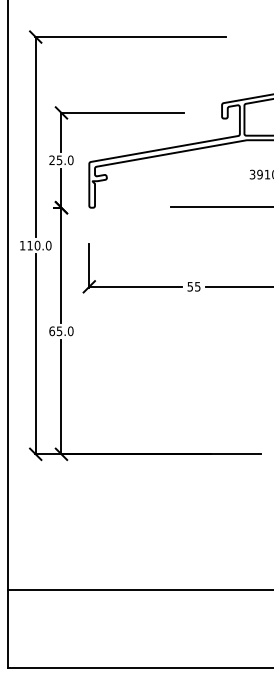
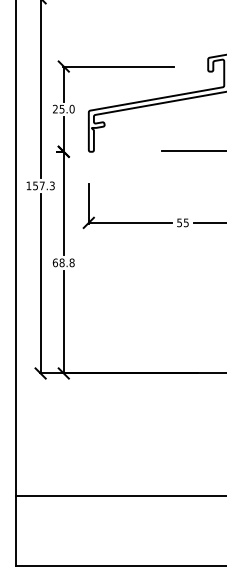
text: (39, 245) -> (44, 185), 110.0 -> 157.3
text: (64, 331) -> (66, 263), 65.0 -> 68.8

